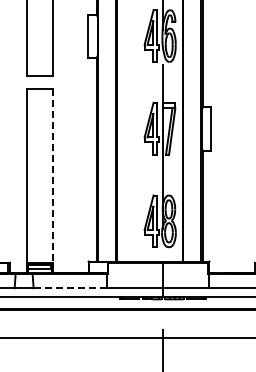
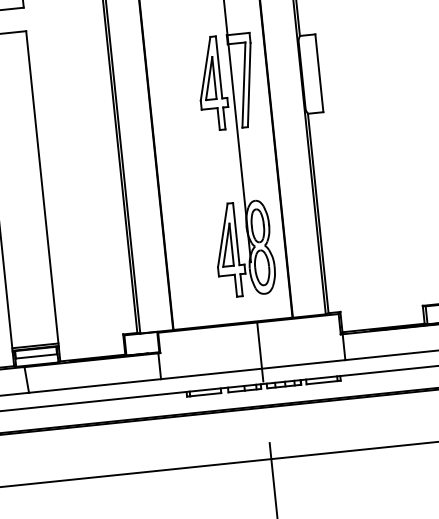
line: (52, 181) -> (43, 197), dashed -> solid
line: (70, 288) -> (95, 386), dashed -> solid

